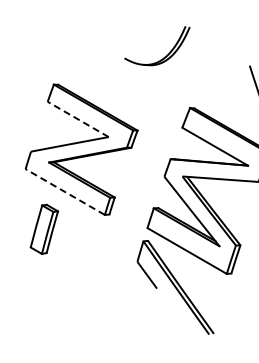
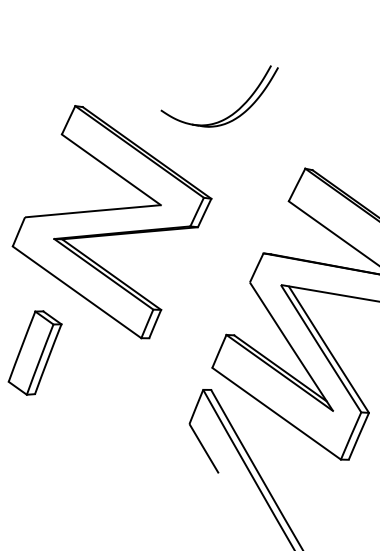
part: (164, 56) -> (229, 113), moved
line: (77, 119) -> (110, 169), dashed -> solid
line: (65, 192) -> (77, 293), dashed -> solid

